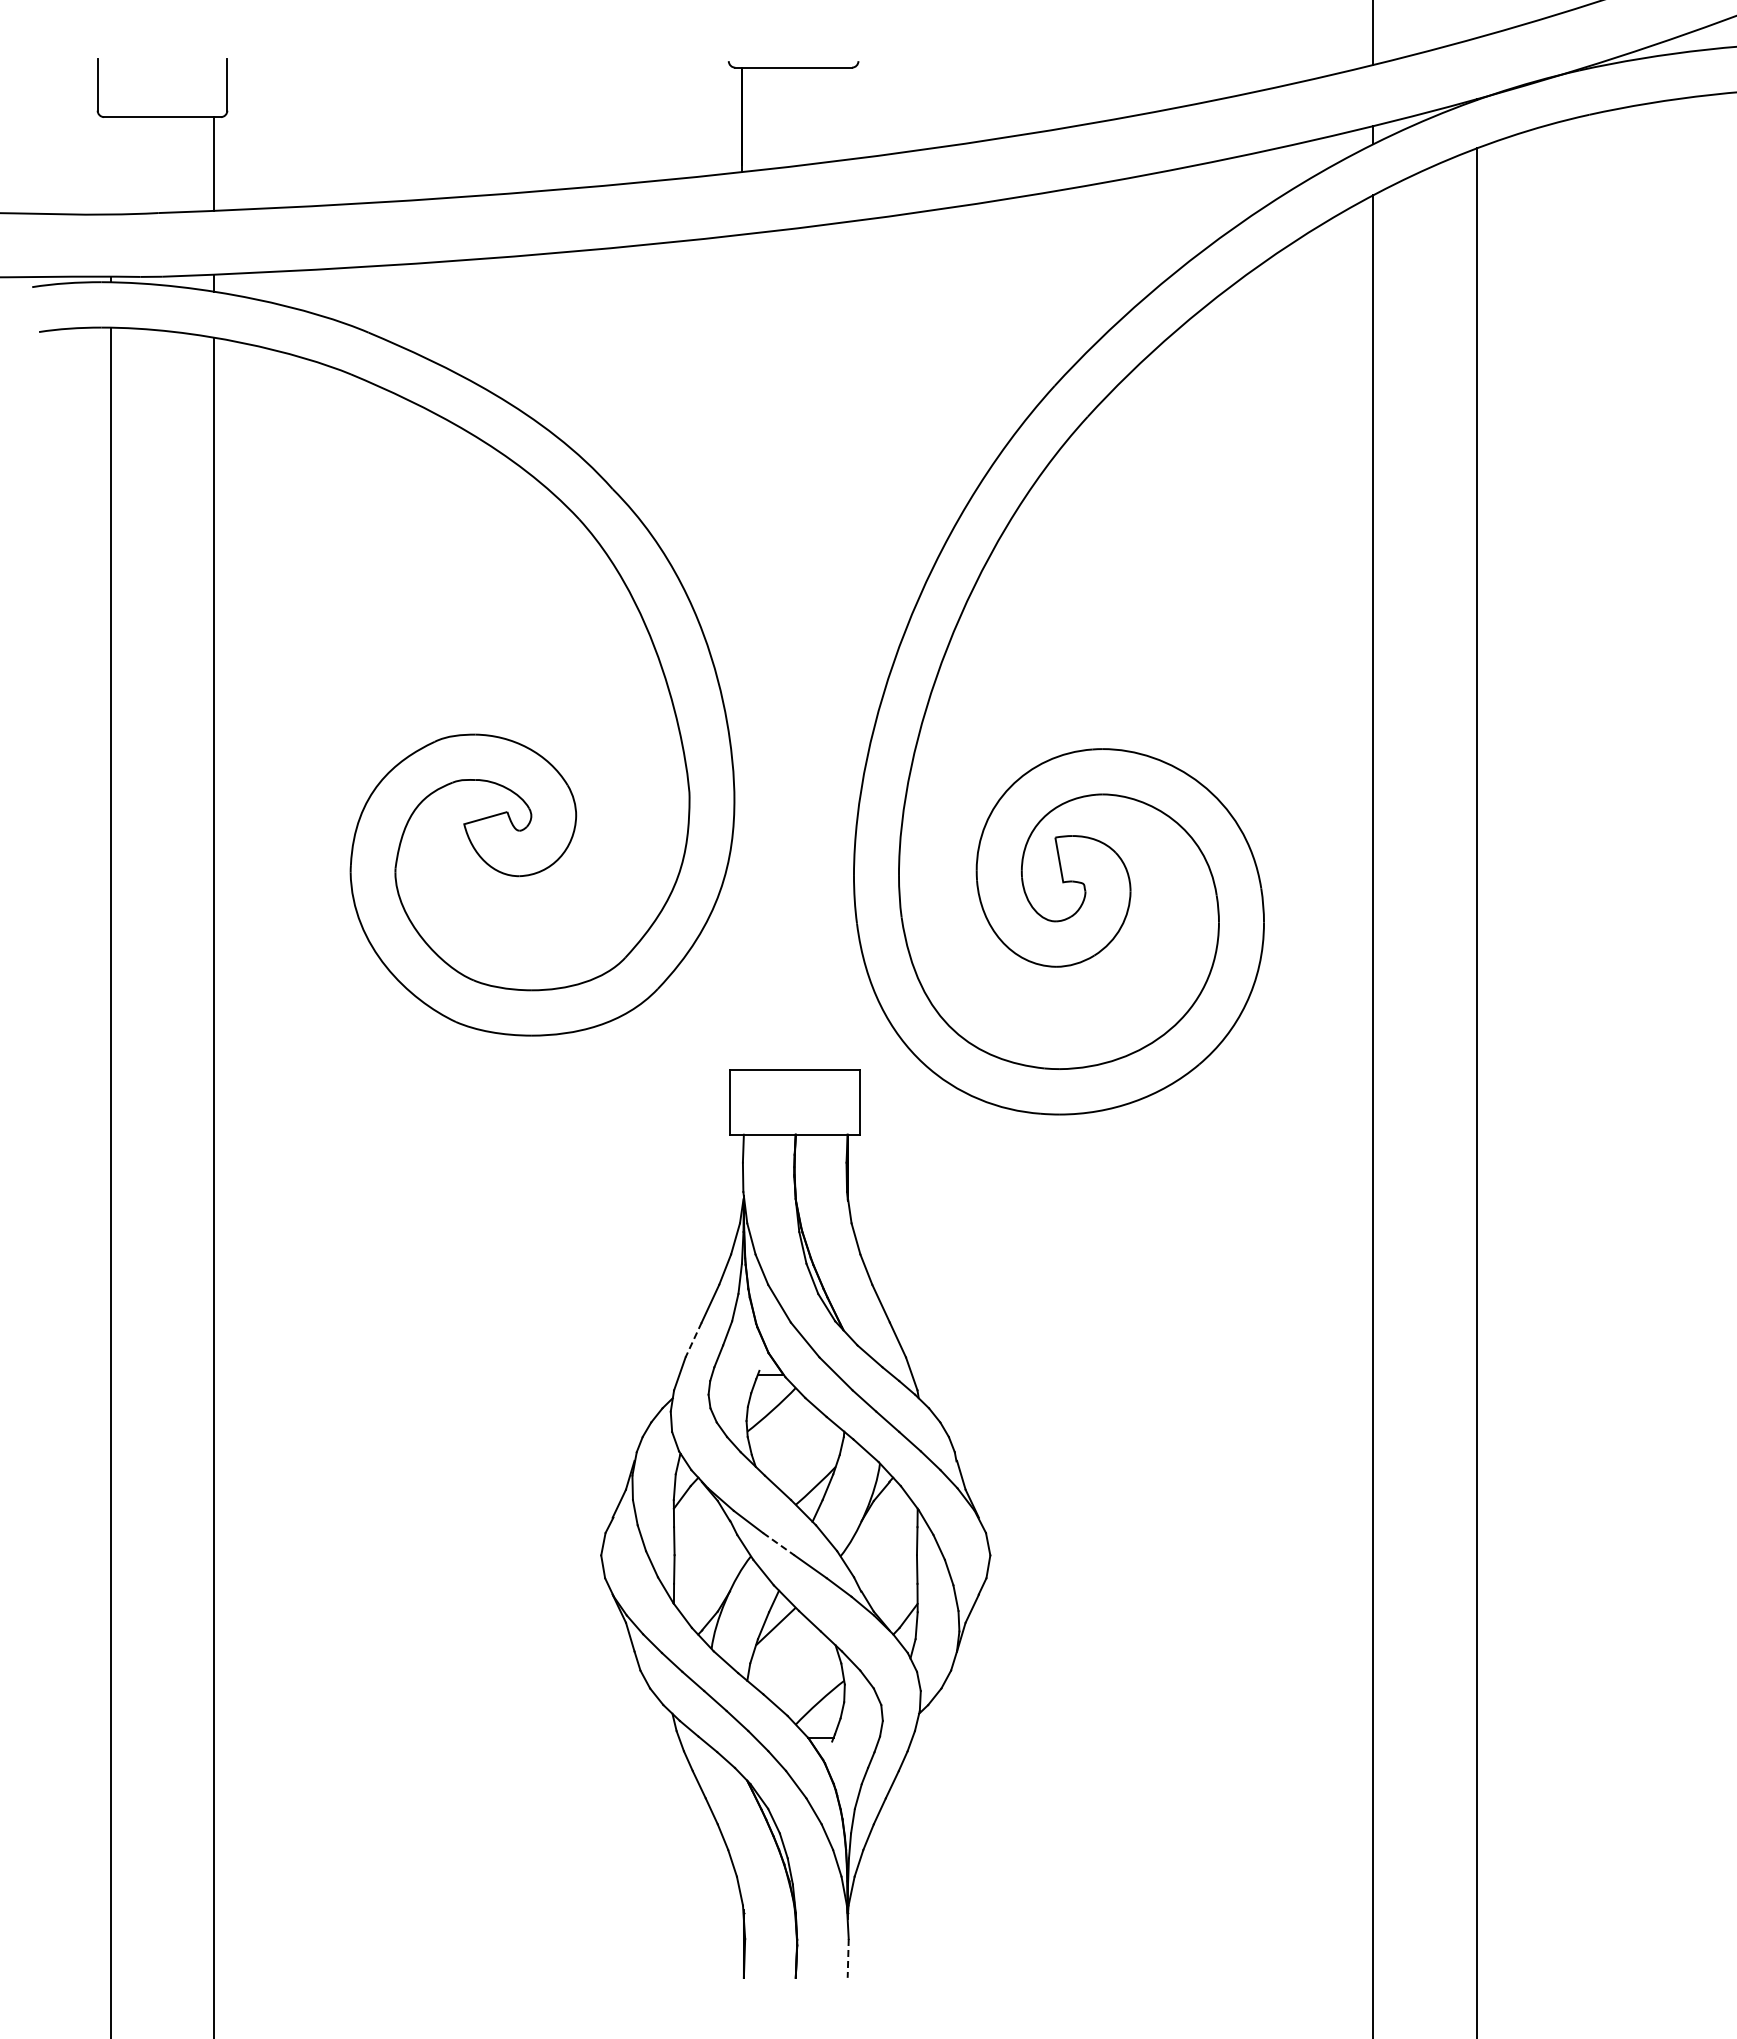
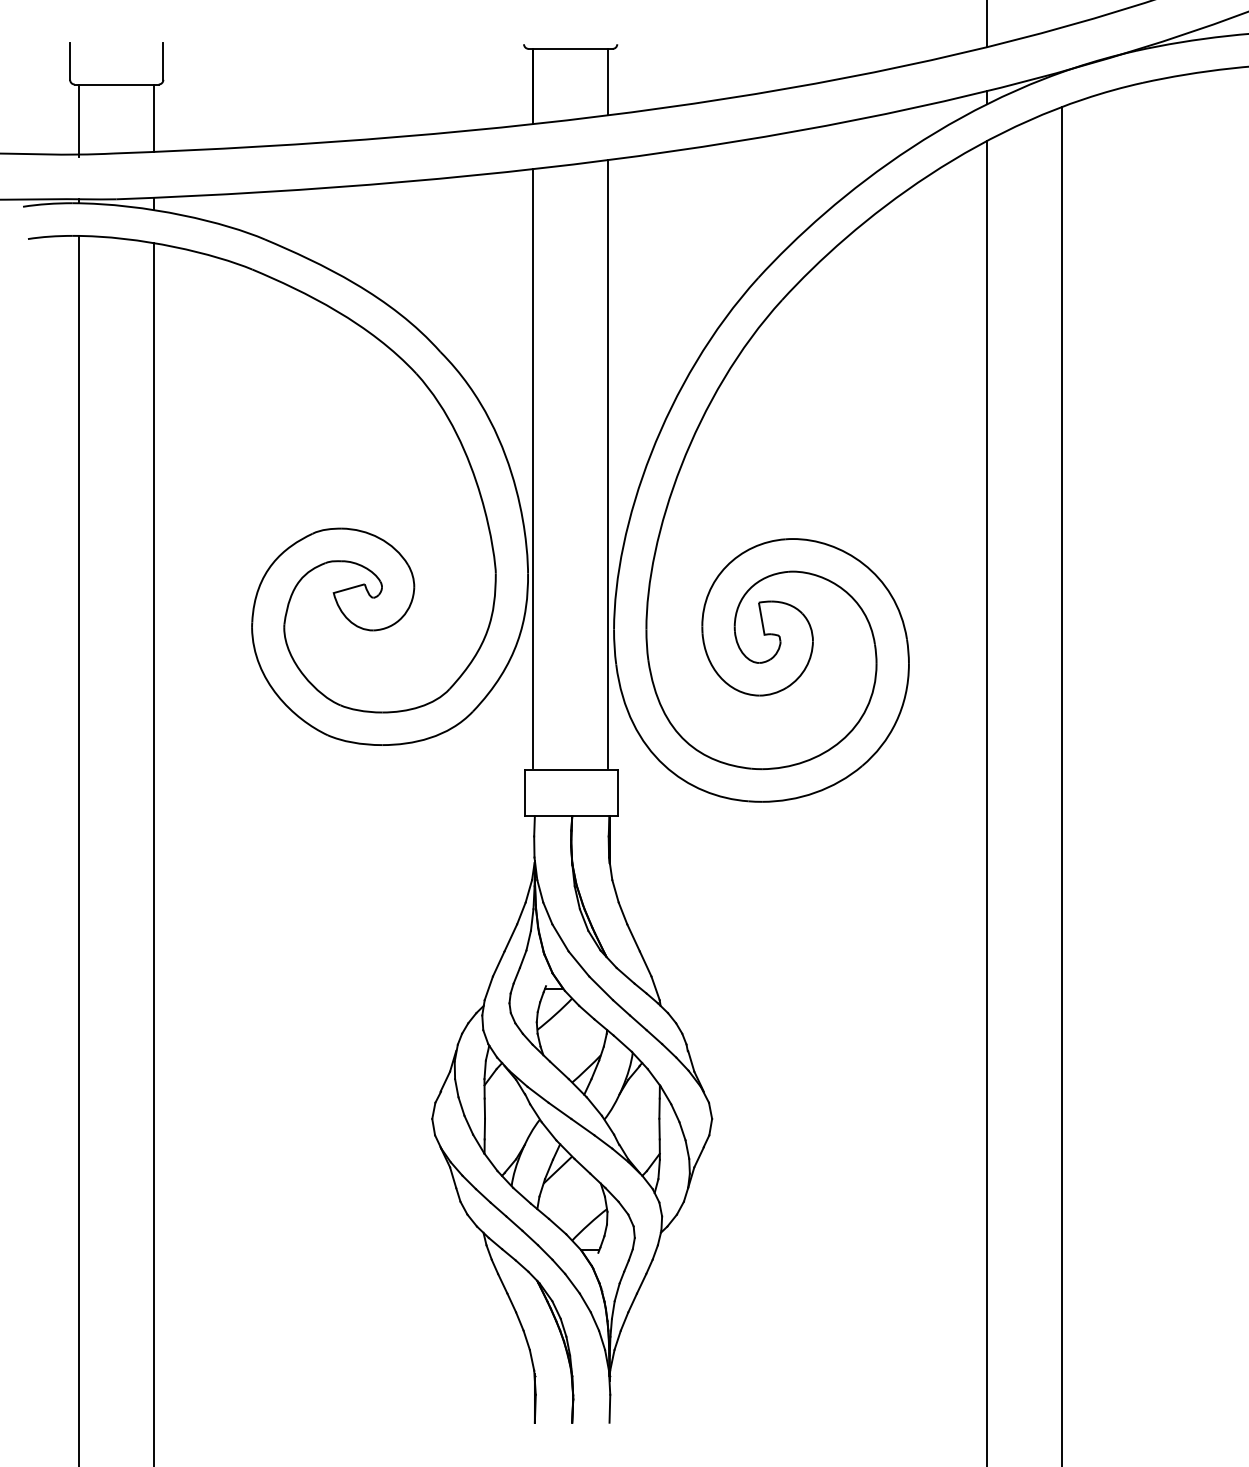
line: (845, 113) -> (607, 81), added
line: (110, 167) -> (79, 120), added
line: (845, 644) -> (607, 463), added
line: (741, 650) -> (533, 468), added
line: (693, 1340) -> (498, 964), dashed -> solid
line: (779, 1544) -> (560, 1111), dashed -> solid
line: (848, 1958) -> (610, 1408), dashed -> solid

